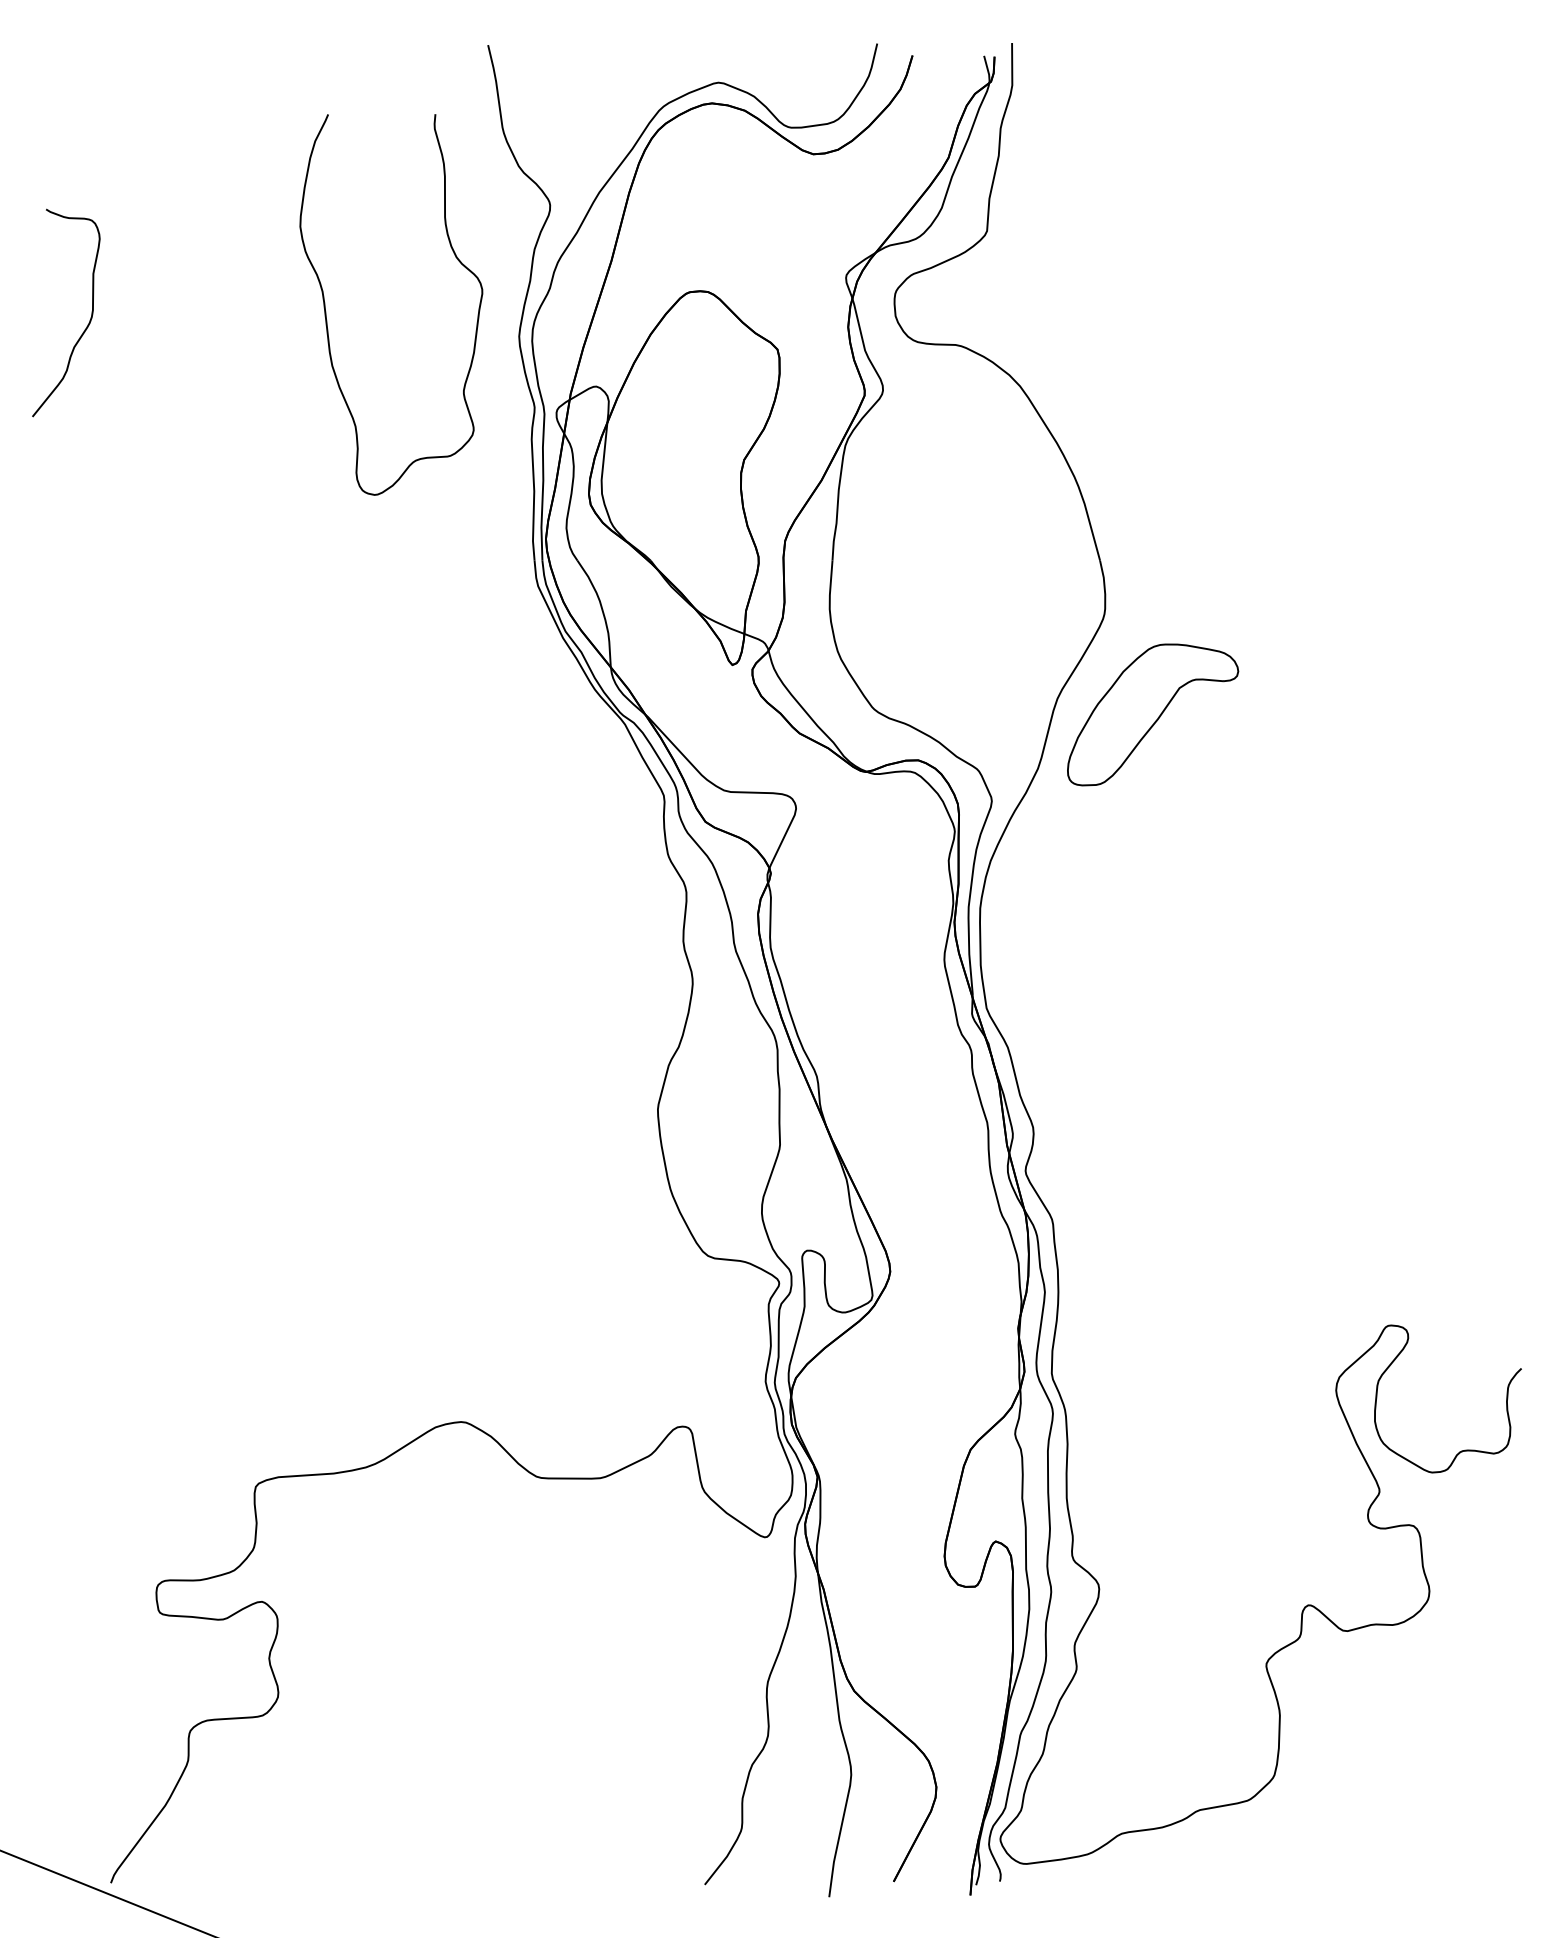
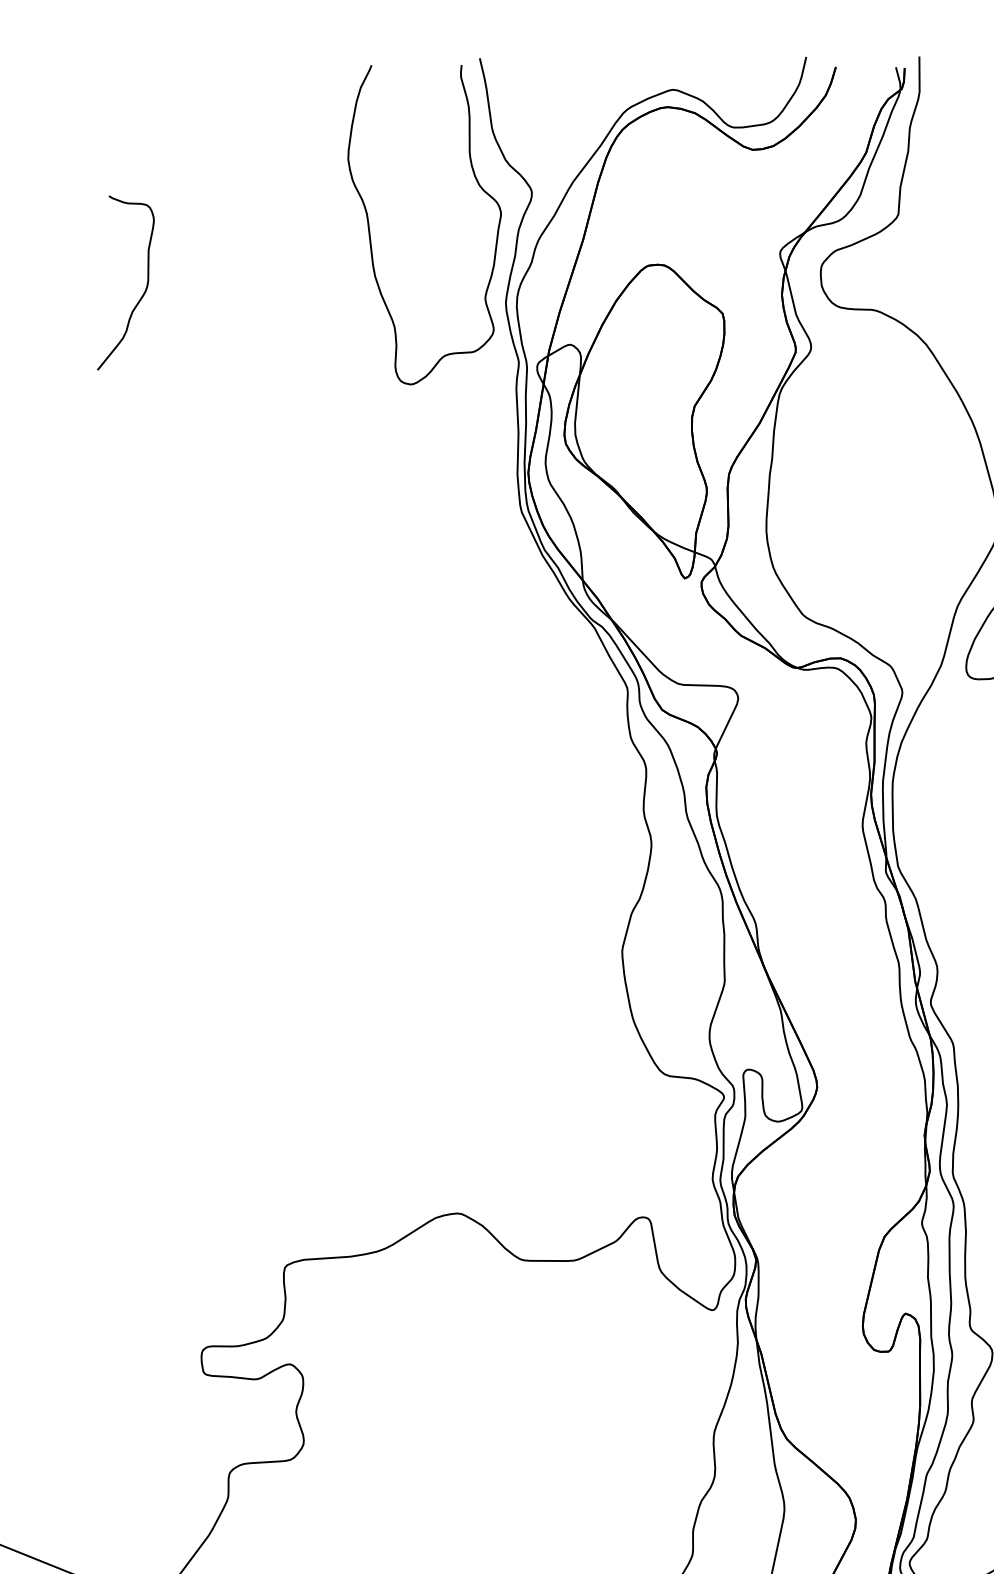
curve: (326, 311) -> (370, 230), moved

